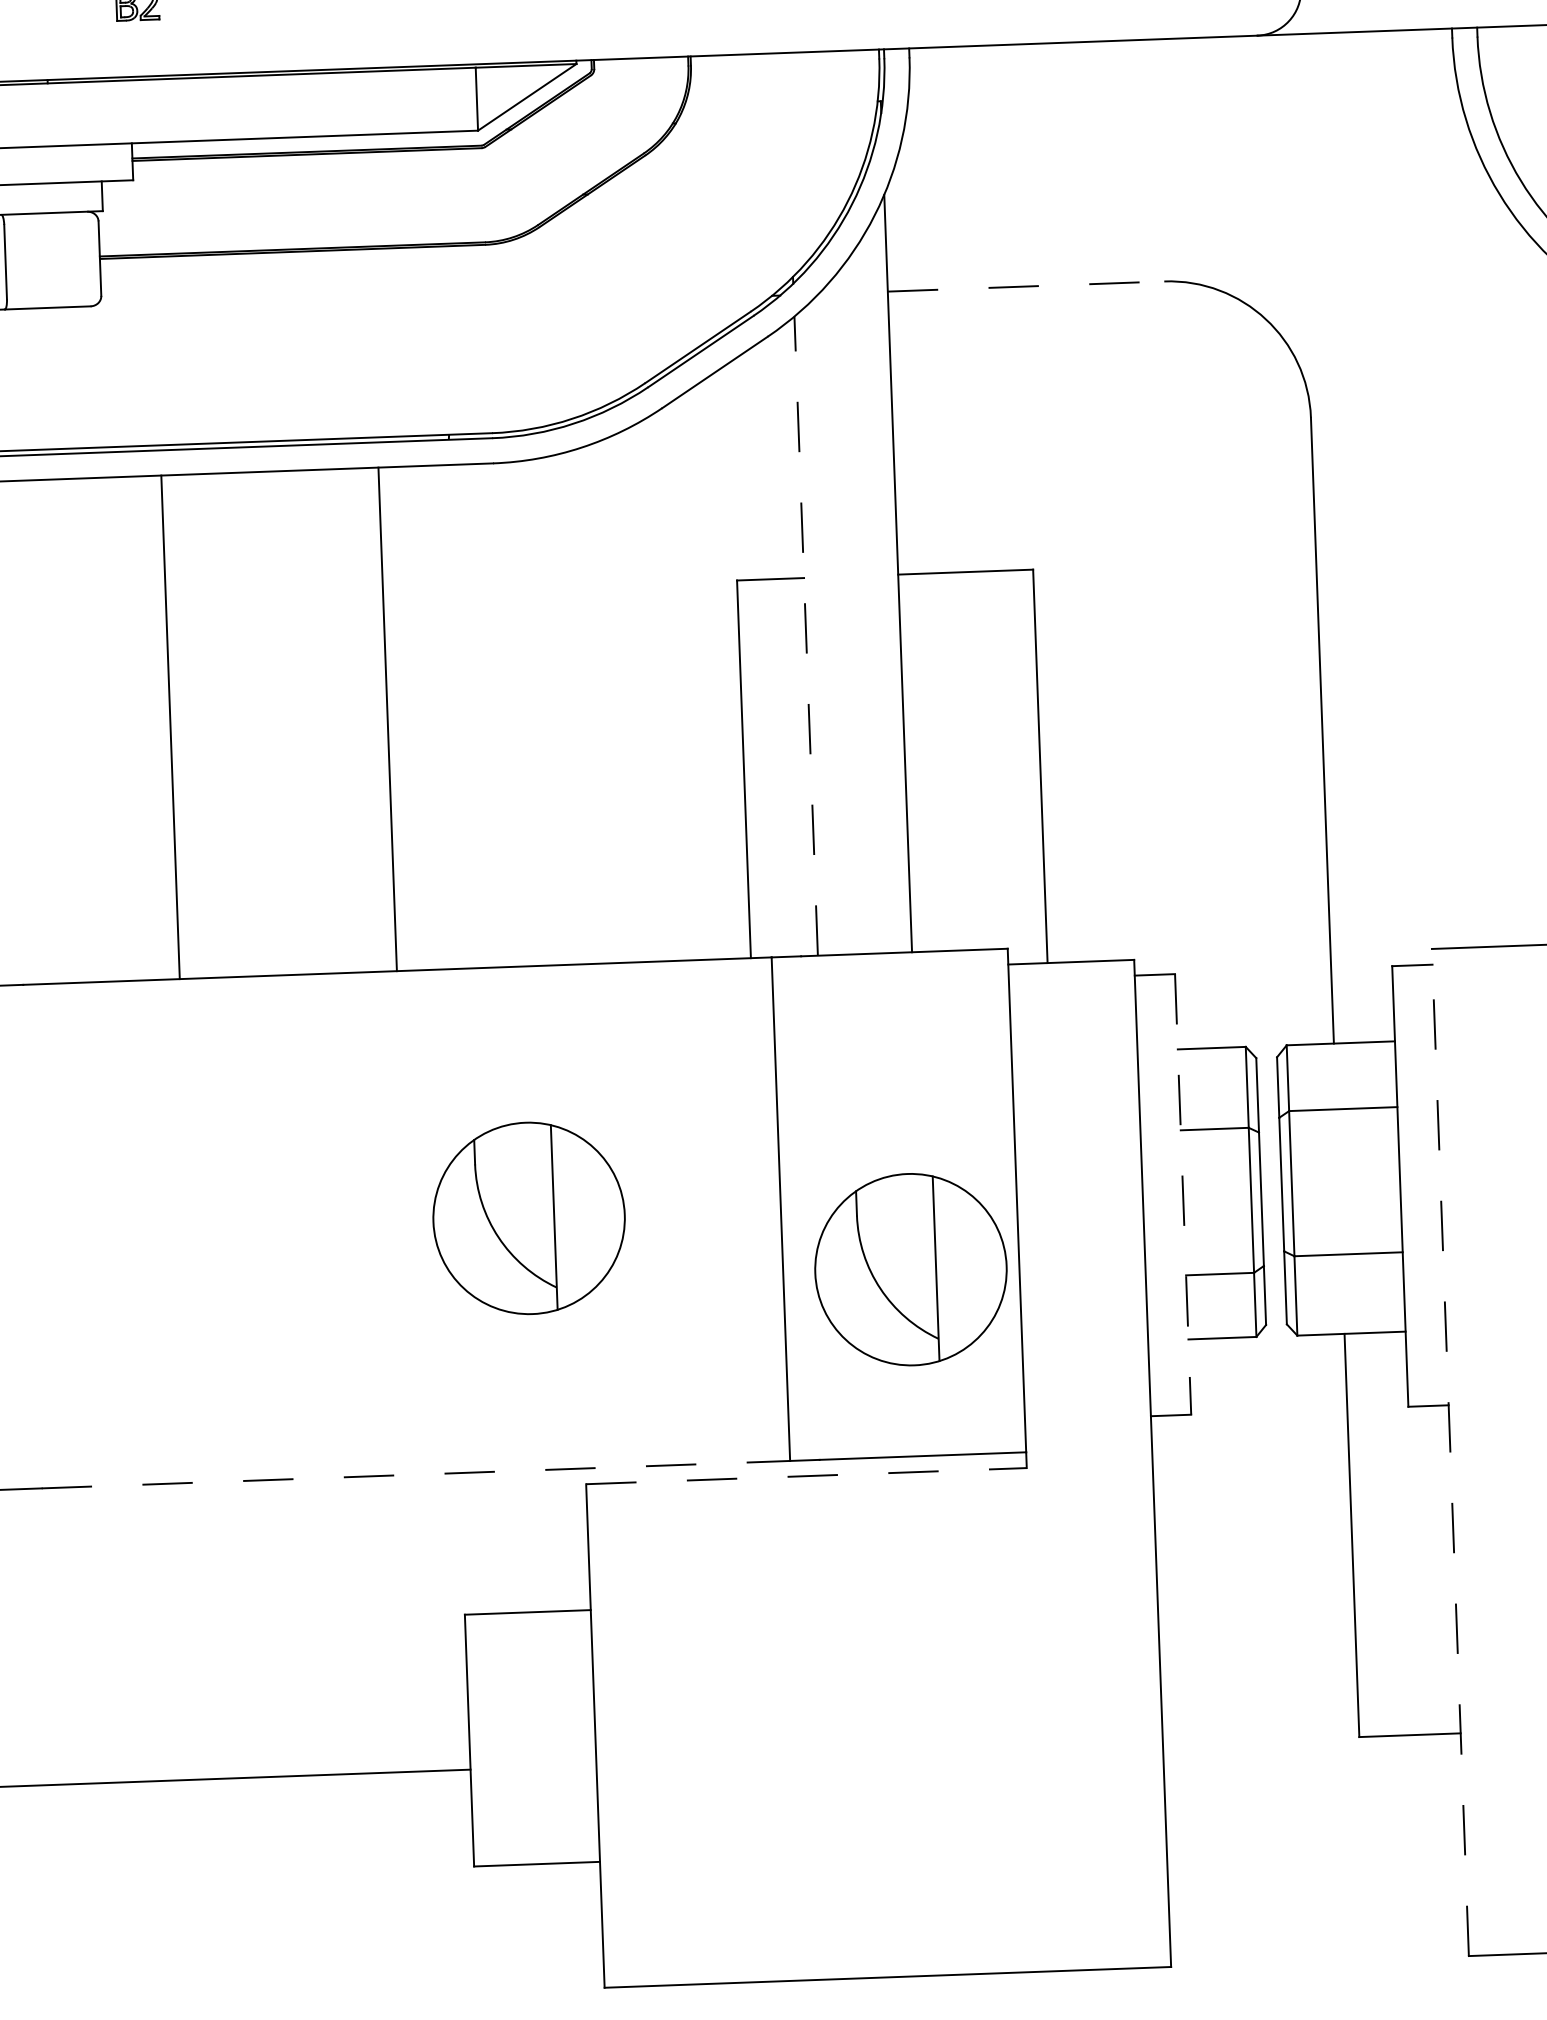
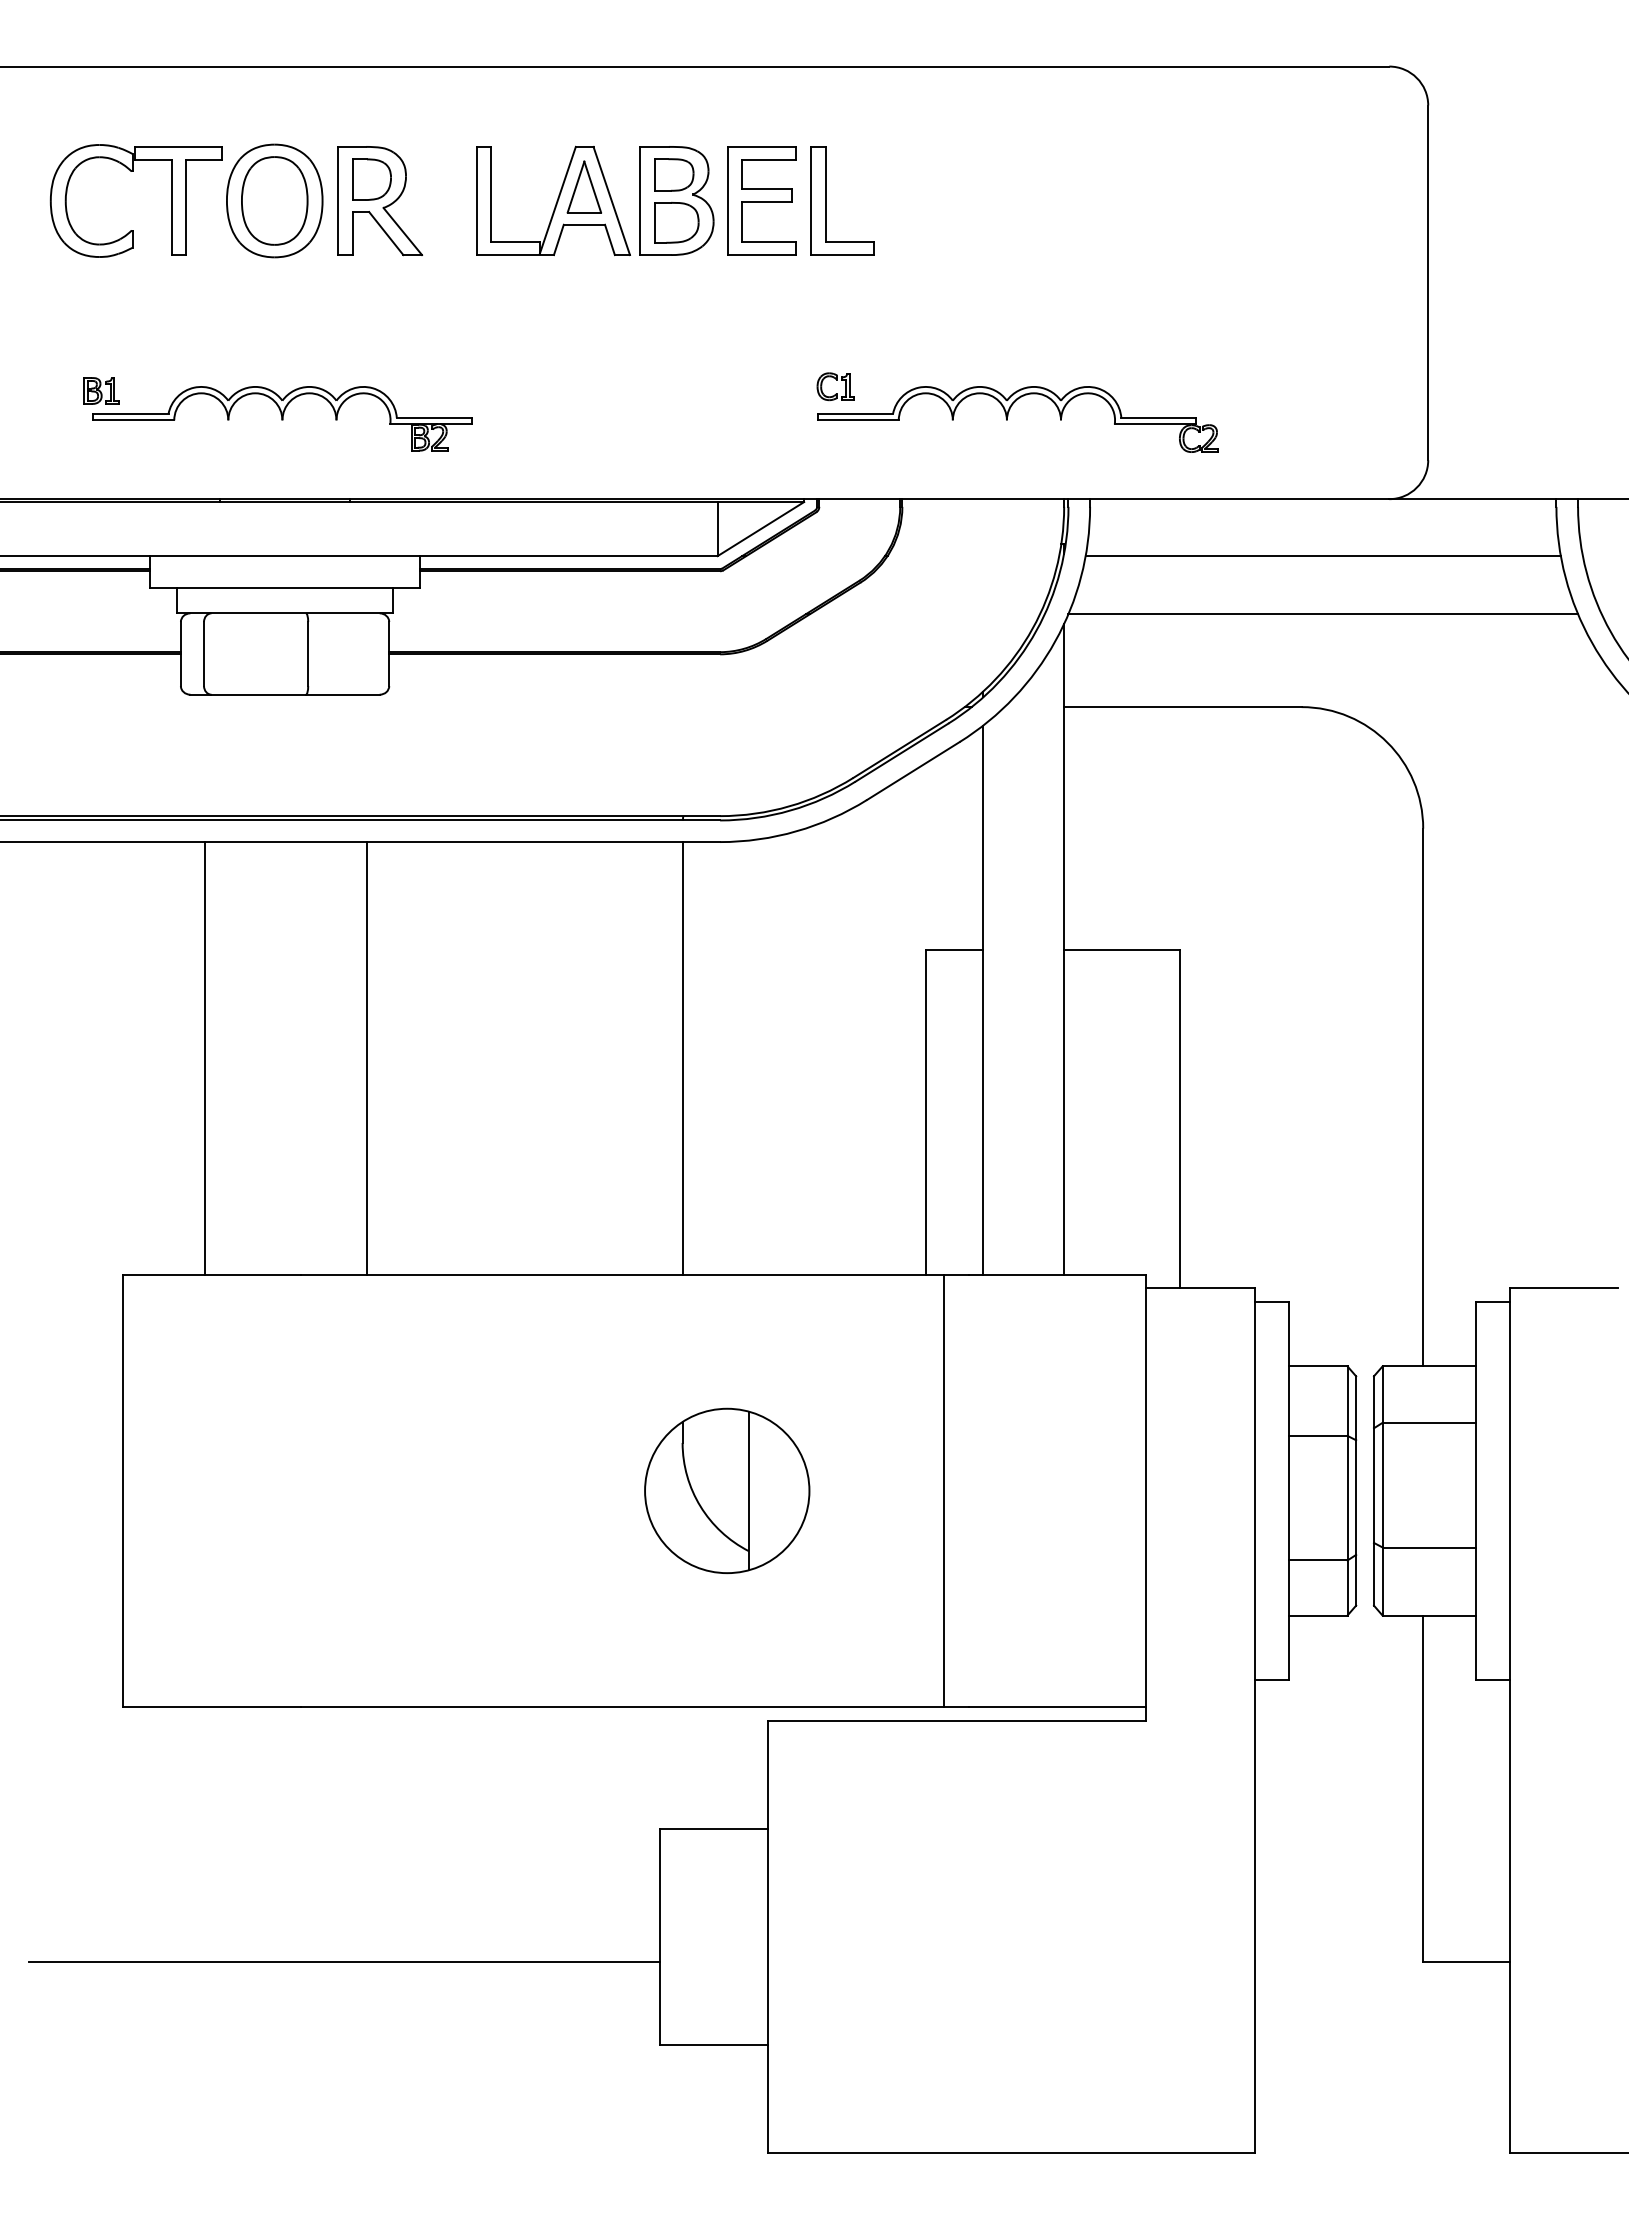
line: (1182, 105) -> (1322, 556), added
line: (1185, 172) -> (1323, 614), added
line: (1025, 287) -> (1182, 707), dashed -> solid
line: (806, 636) -> (983, 1000), dashed -> solid
line: (387, 719) -> (682, 1058), moved
line: (171, 727) -> (367, 1058), moved
line: (1183, 1195) -> (1289, 1491), dashed -> solid
part: (911, 1269) -> (1053, 1546), removed
line: (1450, 1452) -> (1510, 1720), dashed -> solid
line: (416, 1474) -> (622, 1707), dashed -> solid
line: (806, 1475) -> (957, 1720), dashed -> solid

